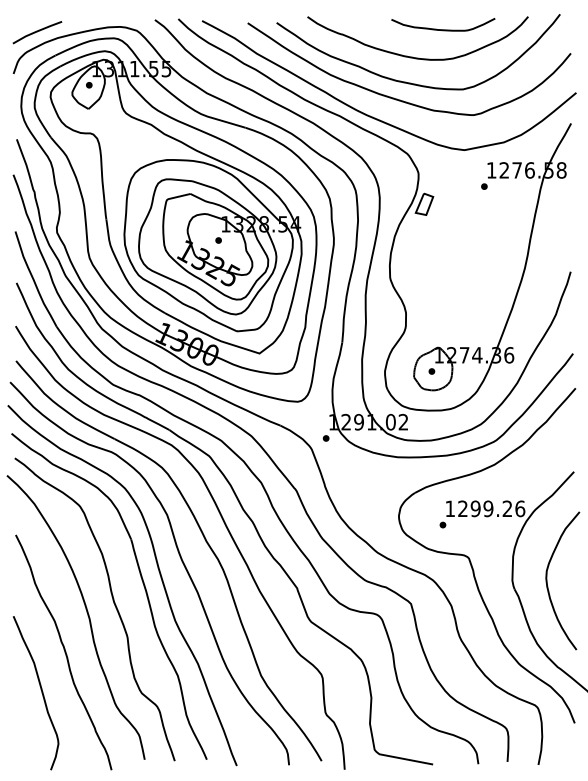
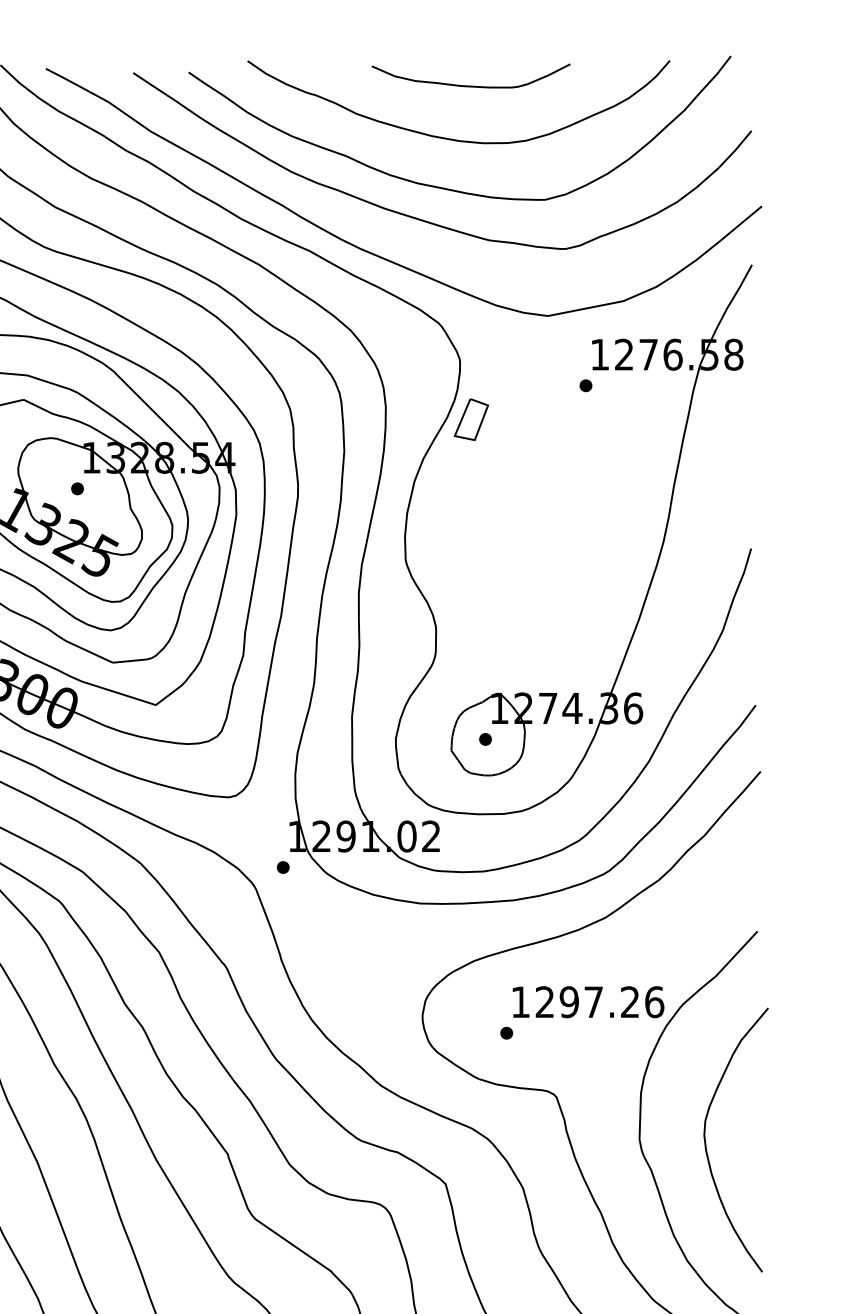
curve: (443, 29) -> (471, 85), moved
text: (488, 508) -> (593, 1001), 1299.26 -> 1297.26

